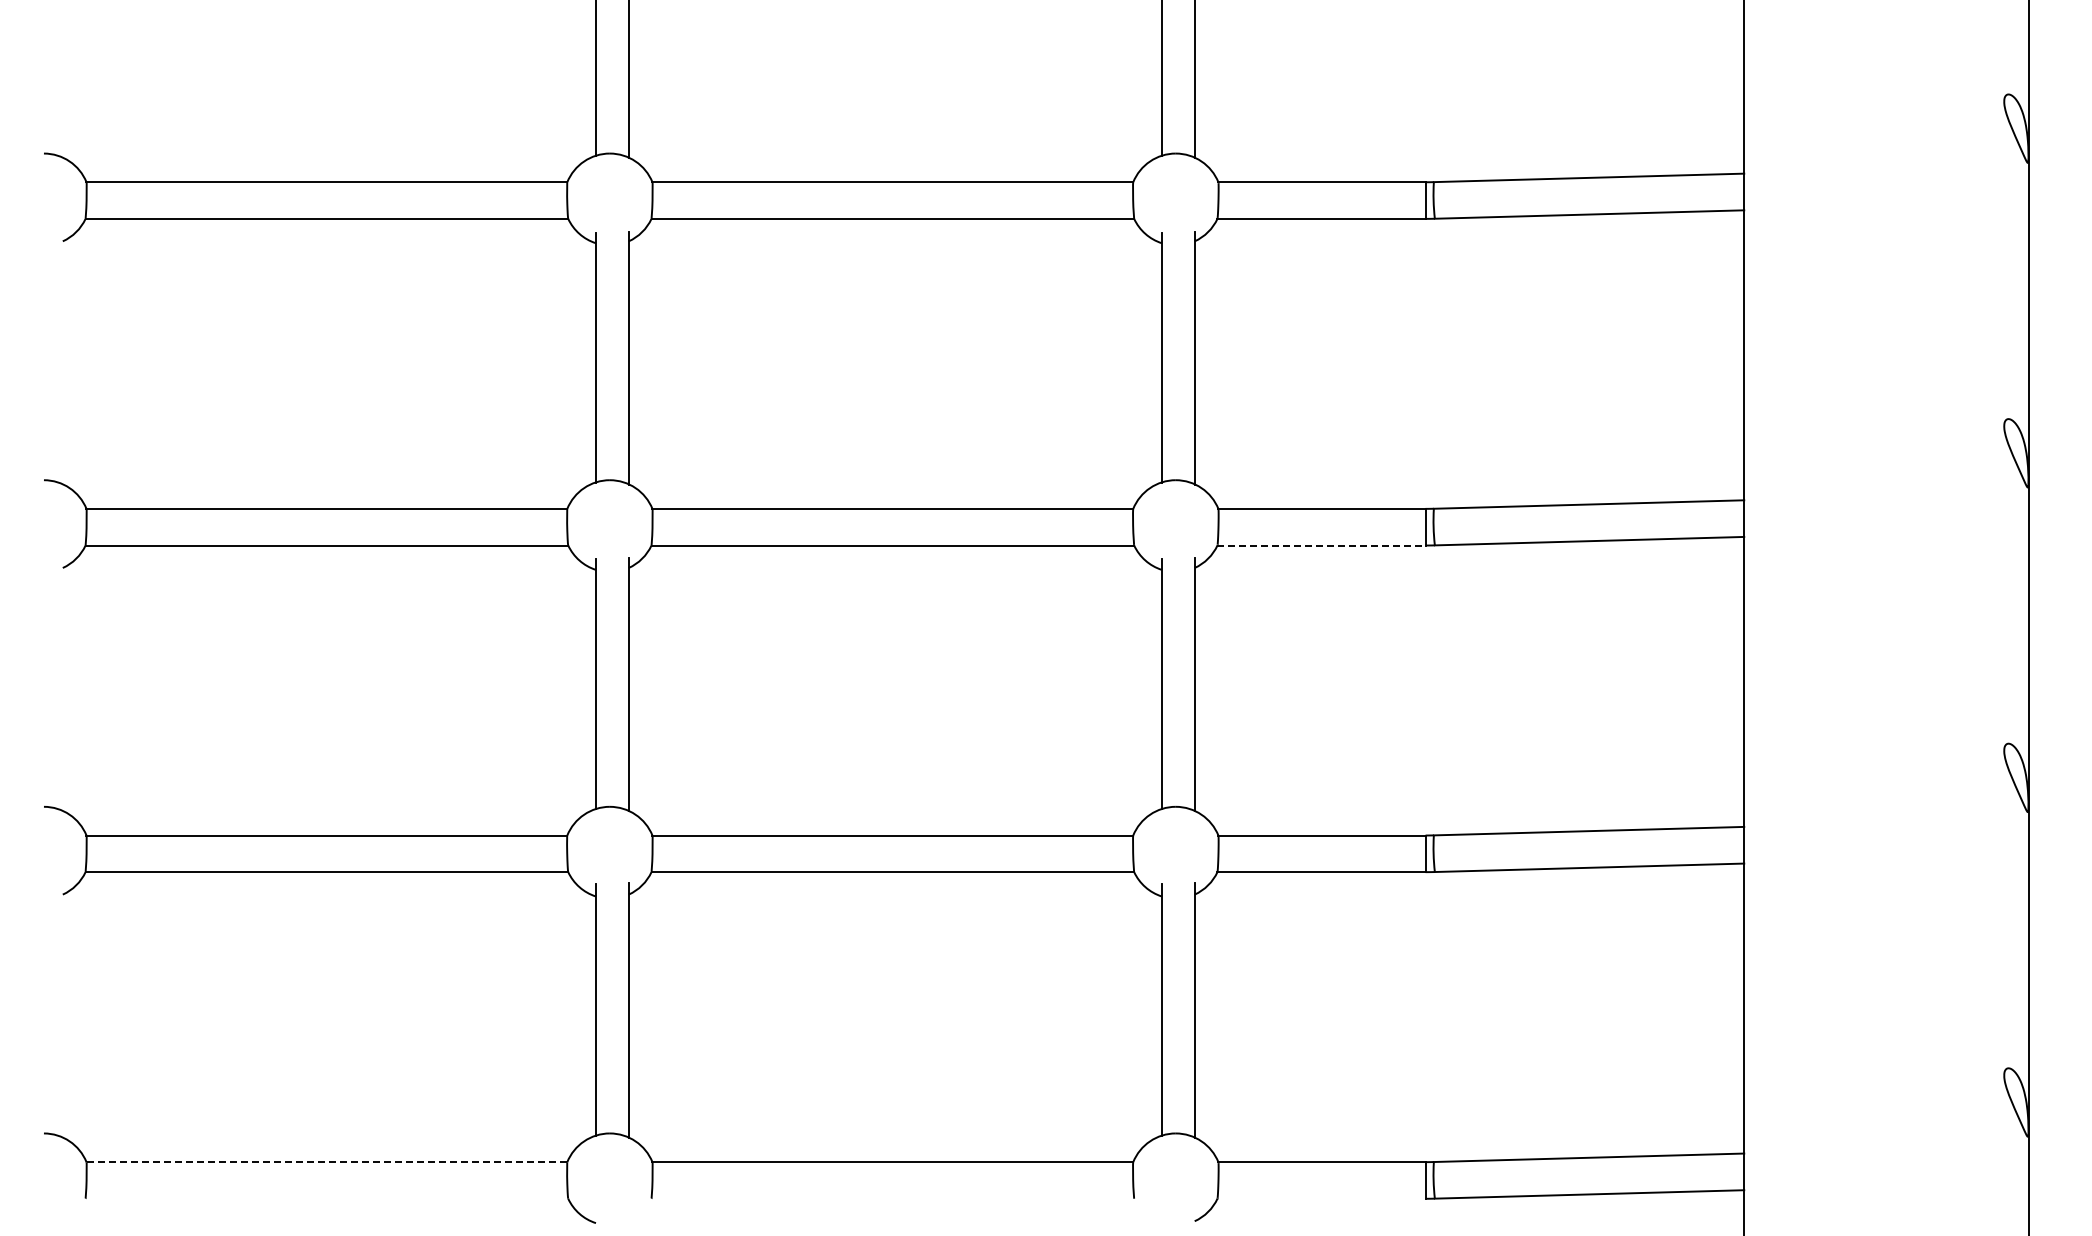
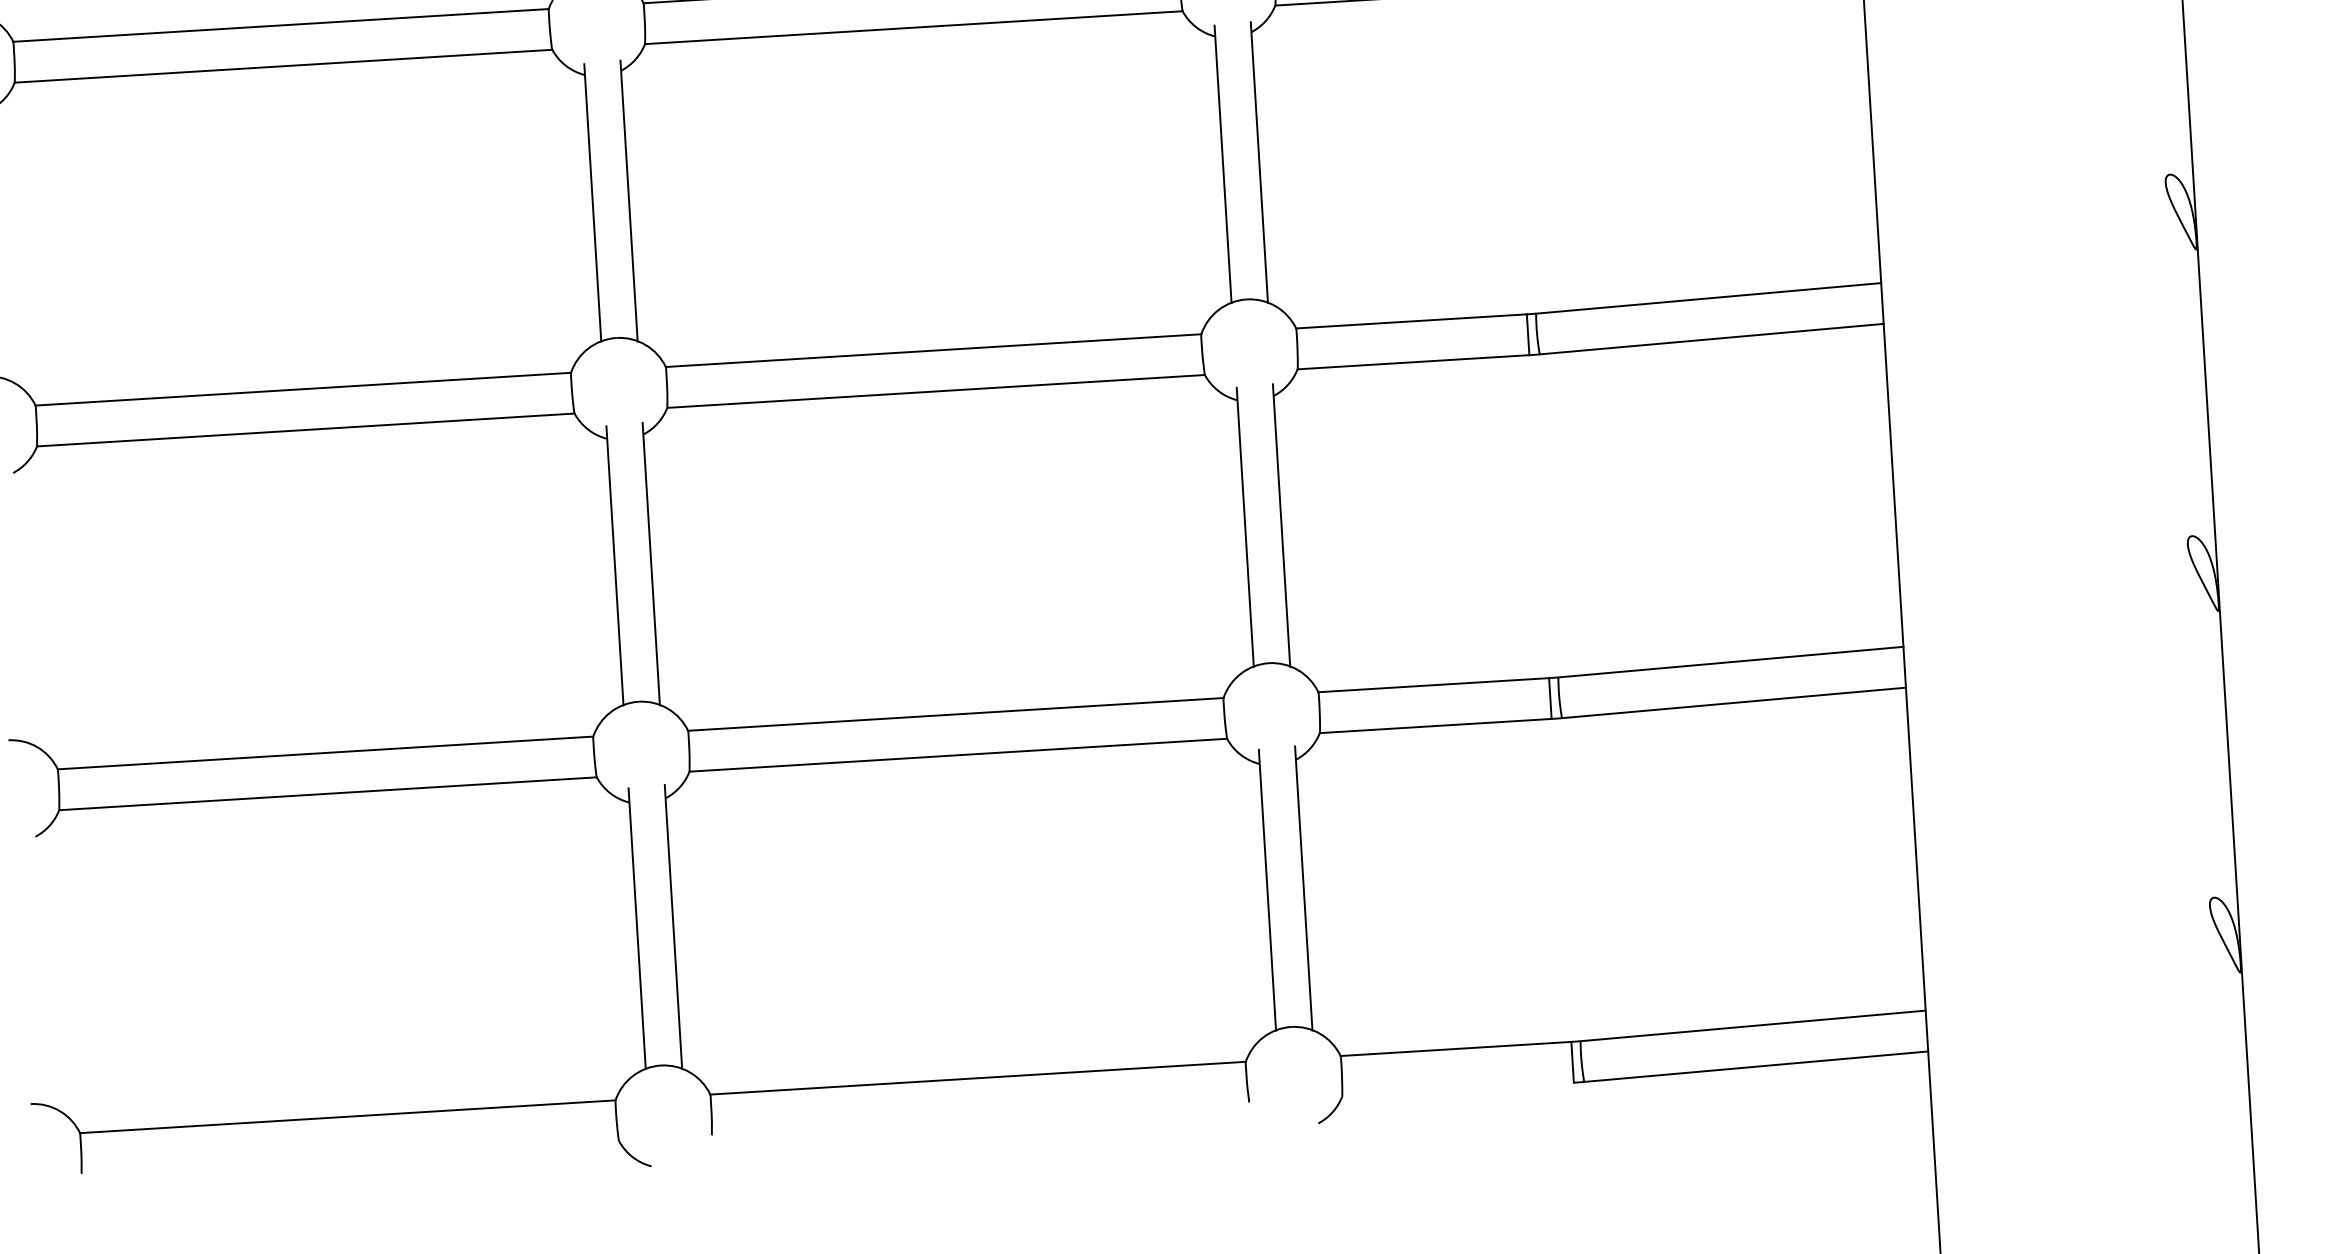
line: (1321, 545) -> (1413, 362), dashed -> solid
line: (326, 1162) -> (347, 1117), dashed -> solid

